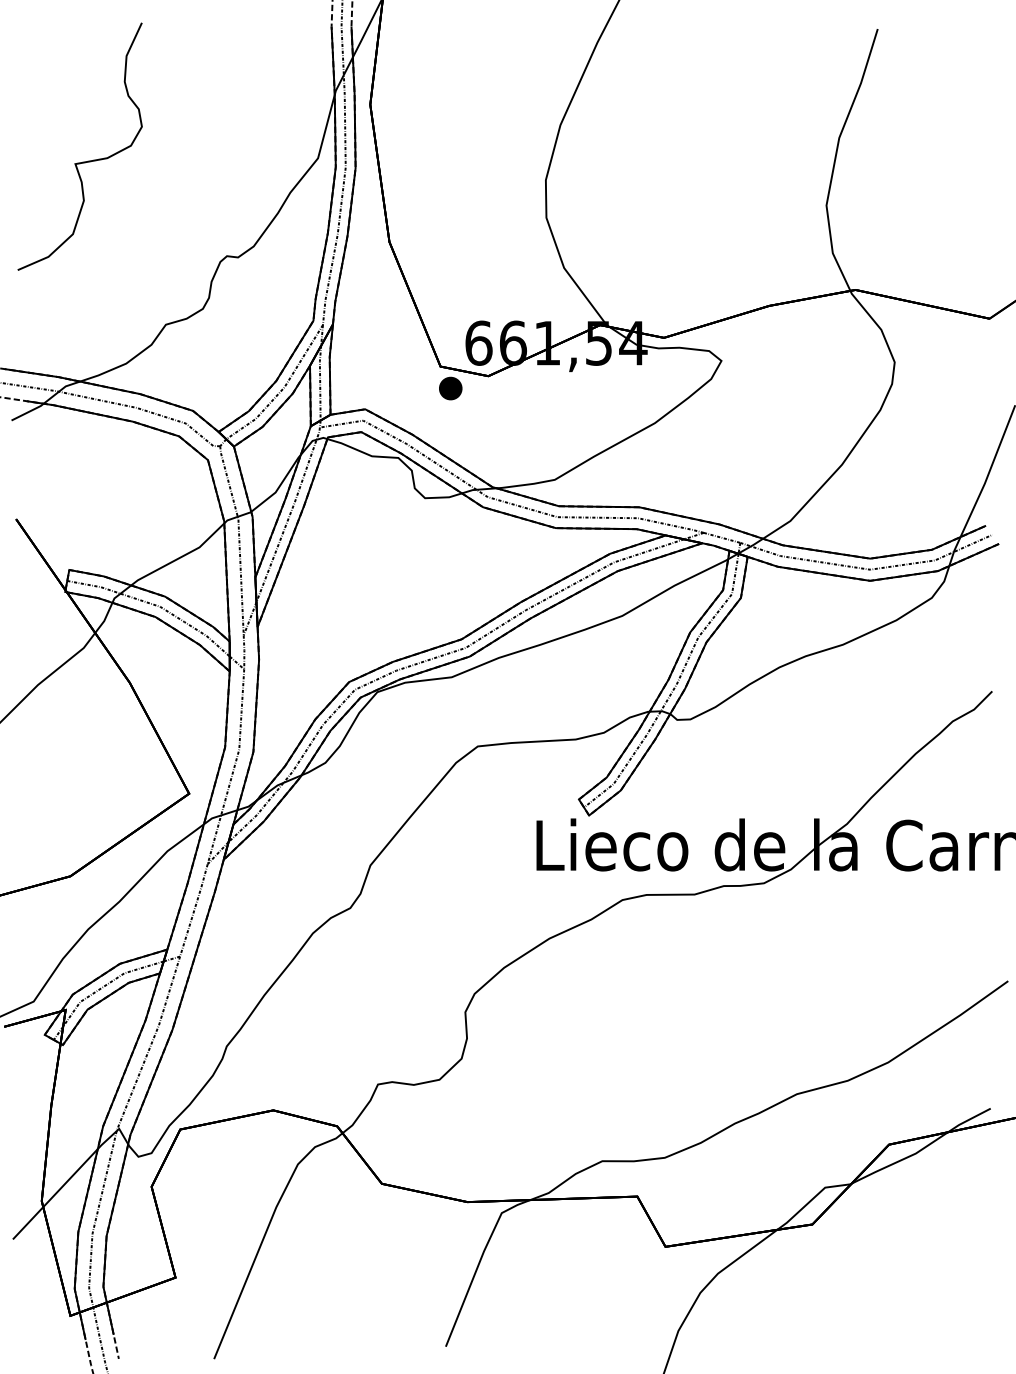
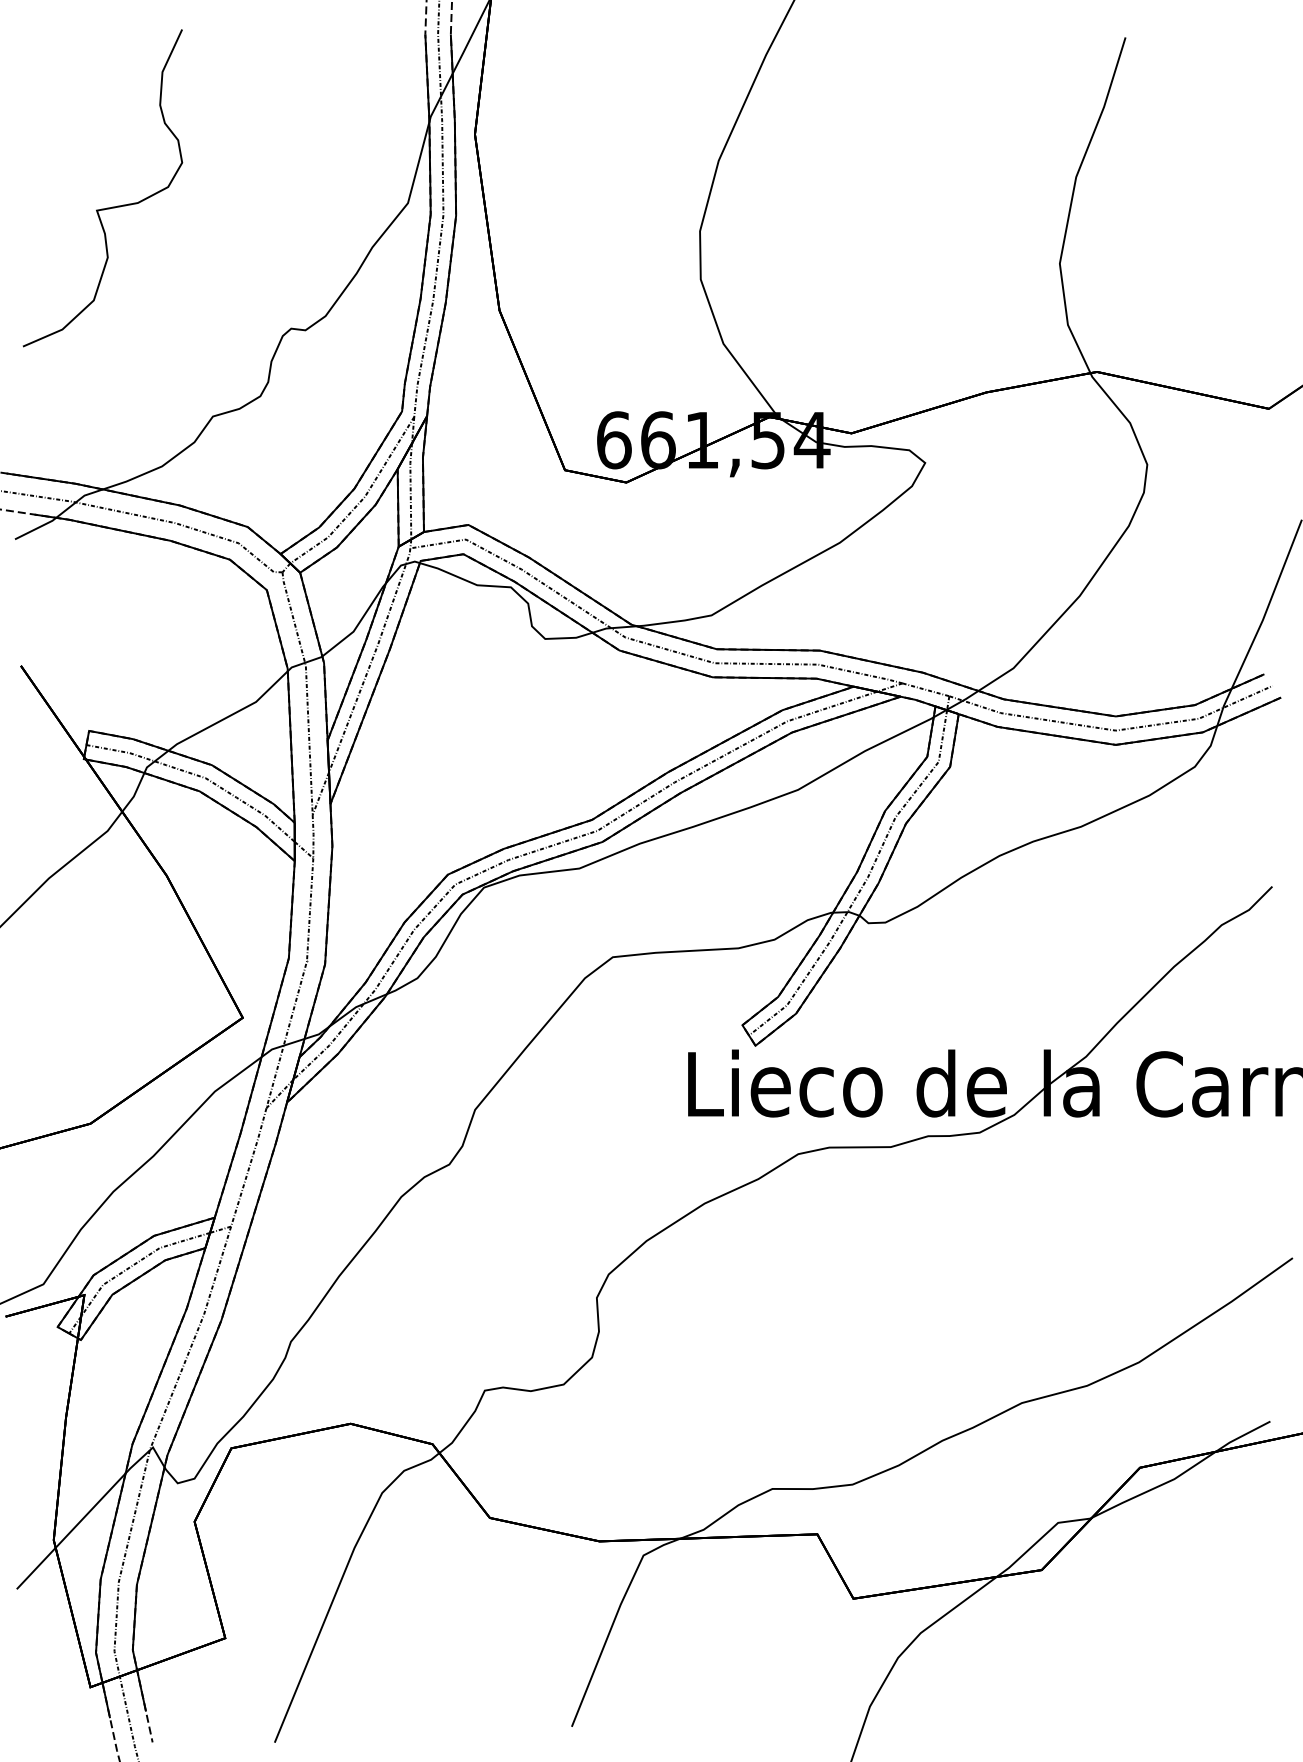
part: (451, 388) -> (578, 498), removed

